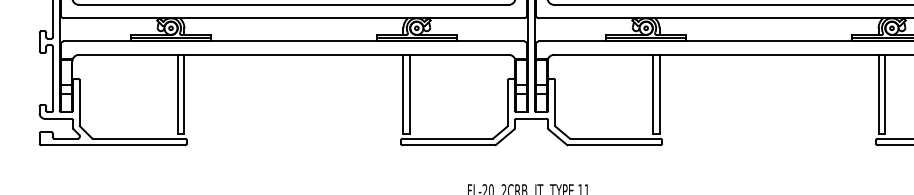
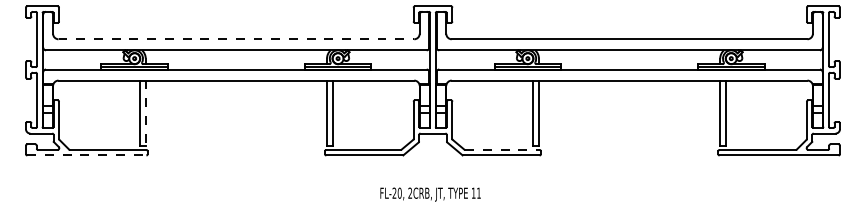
line: (294, 5) -> (236, 39), solid -> dashed
line: (184, 94) -> (145, 113), solid -> dashed
line: (615, 138) -> (502, 149), solid -> dashed
line: (112, 145) -> (86, 155), solid -> dashed

